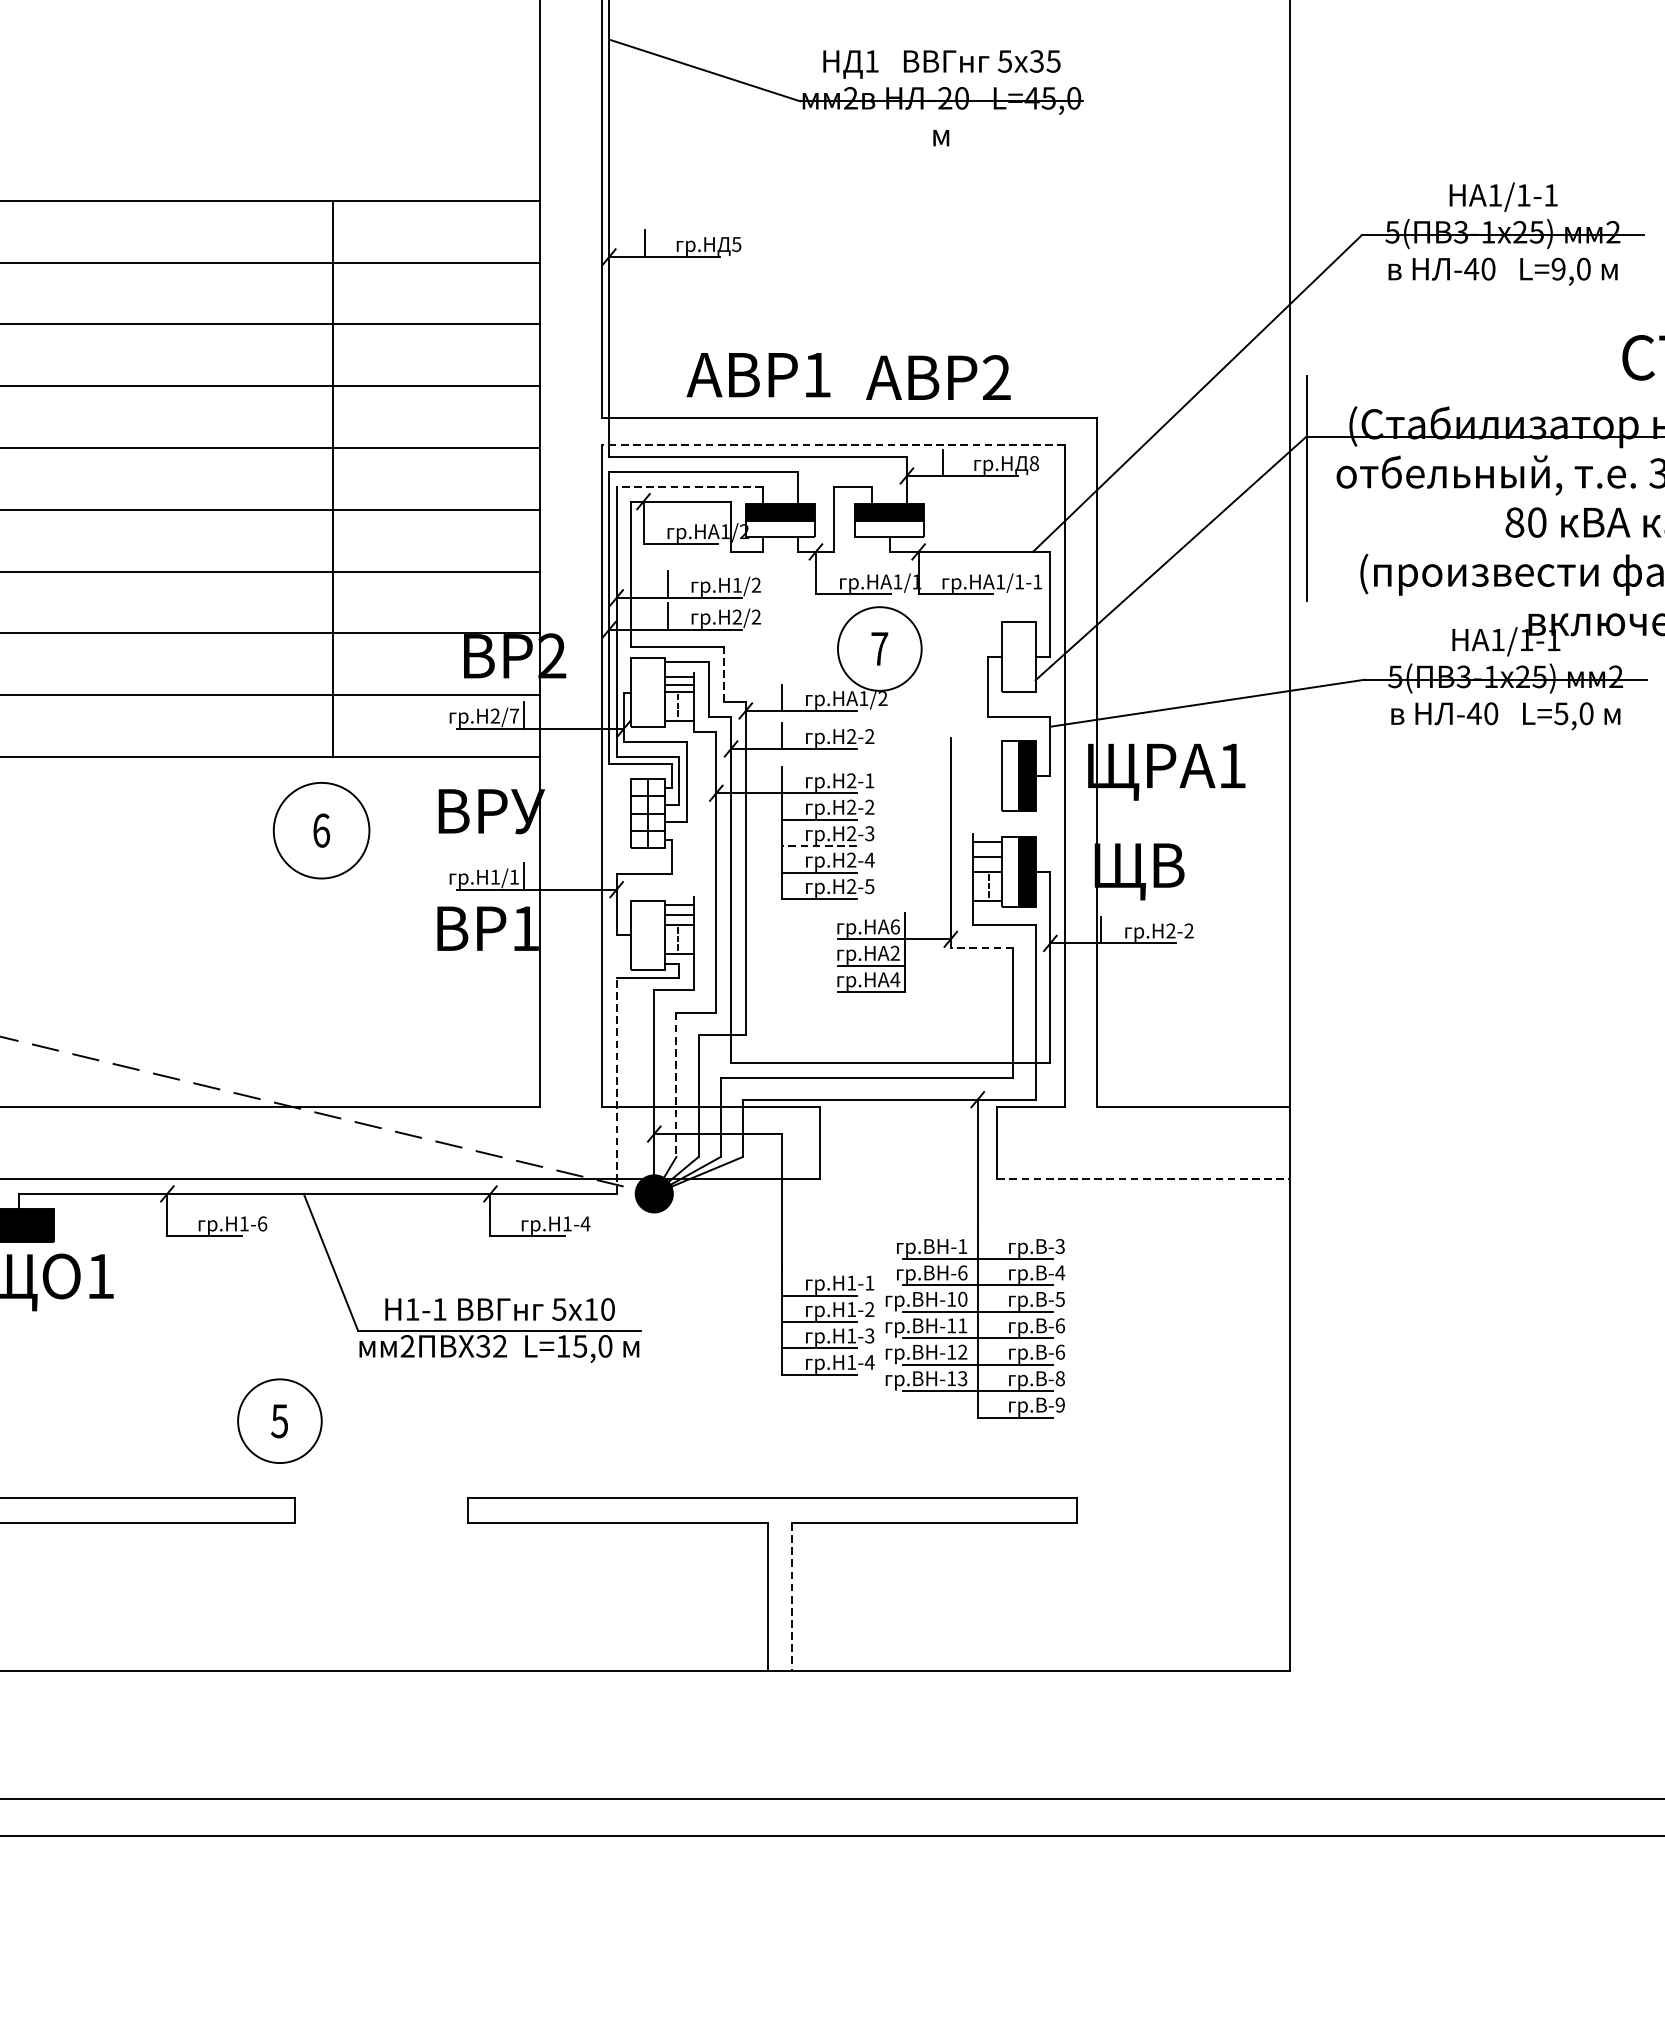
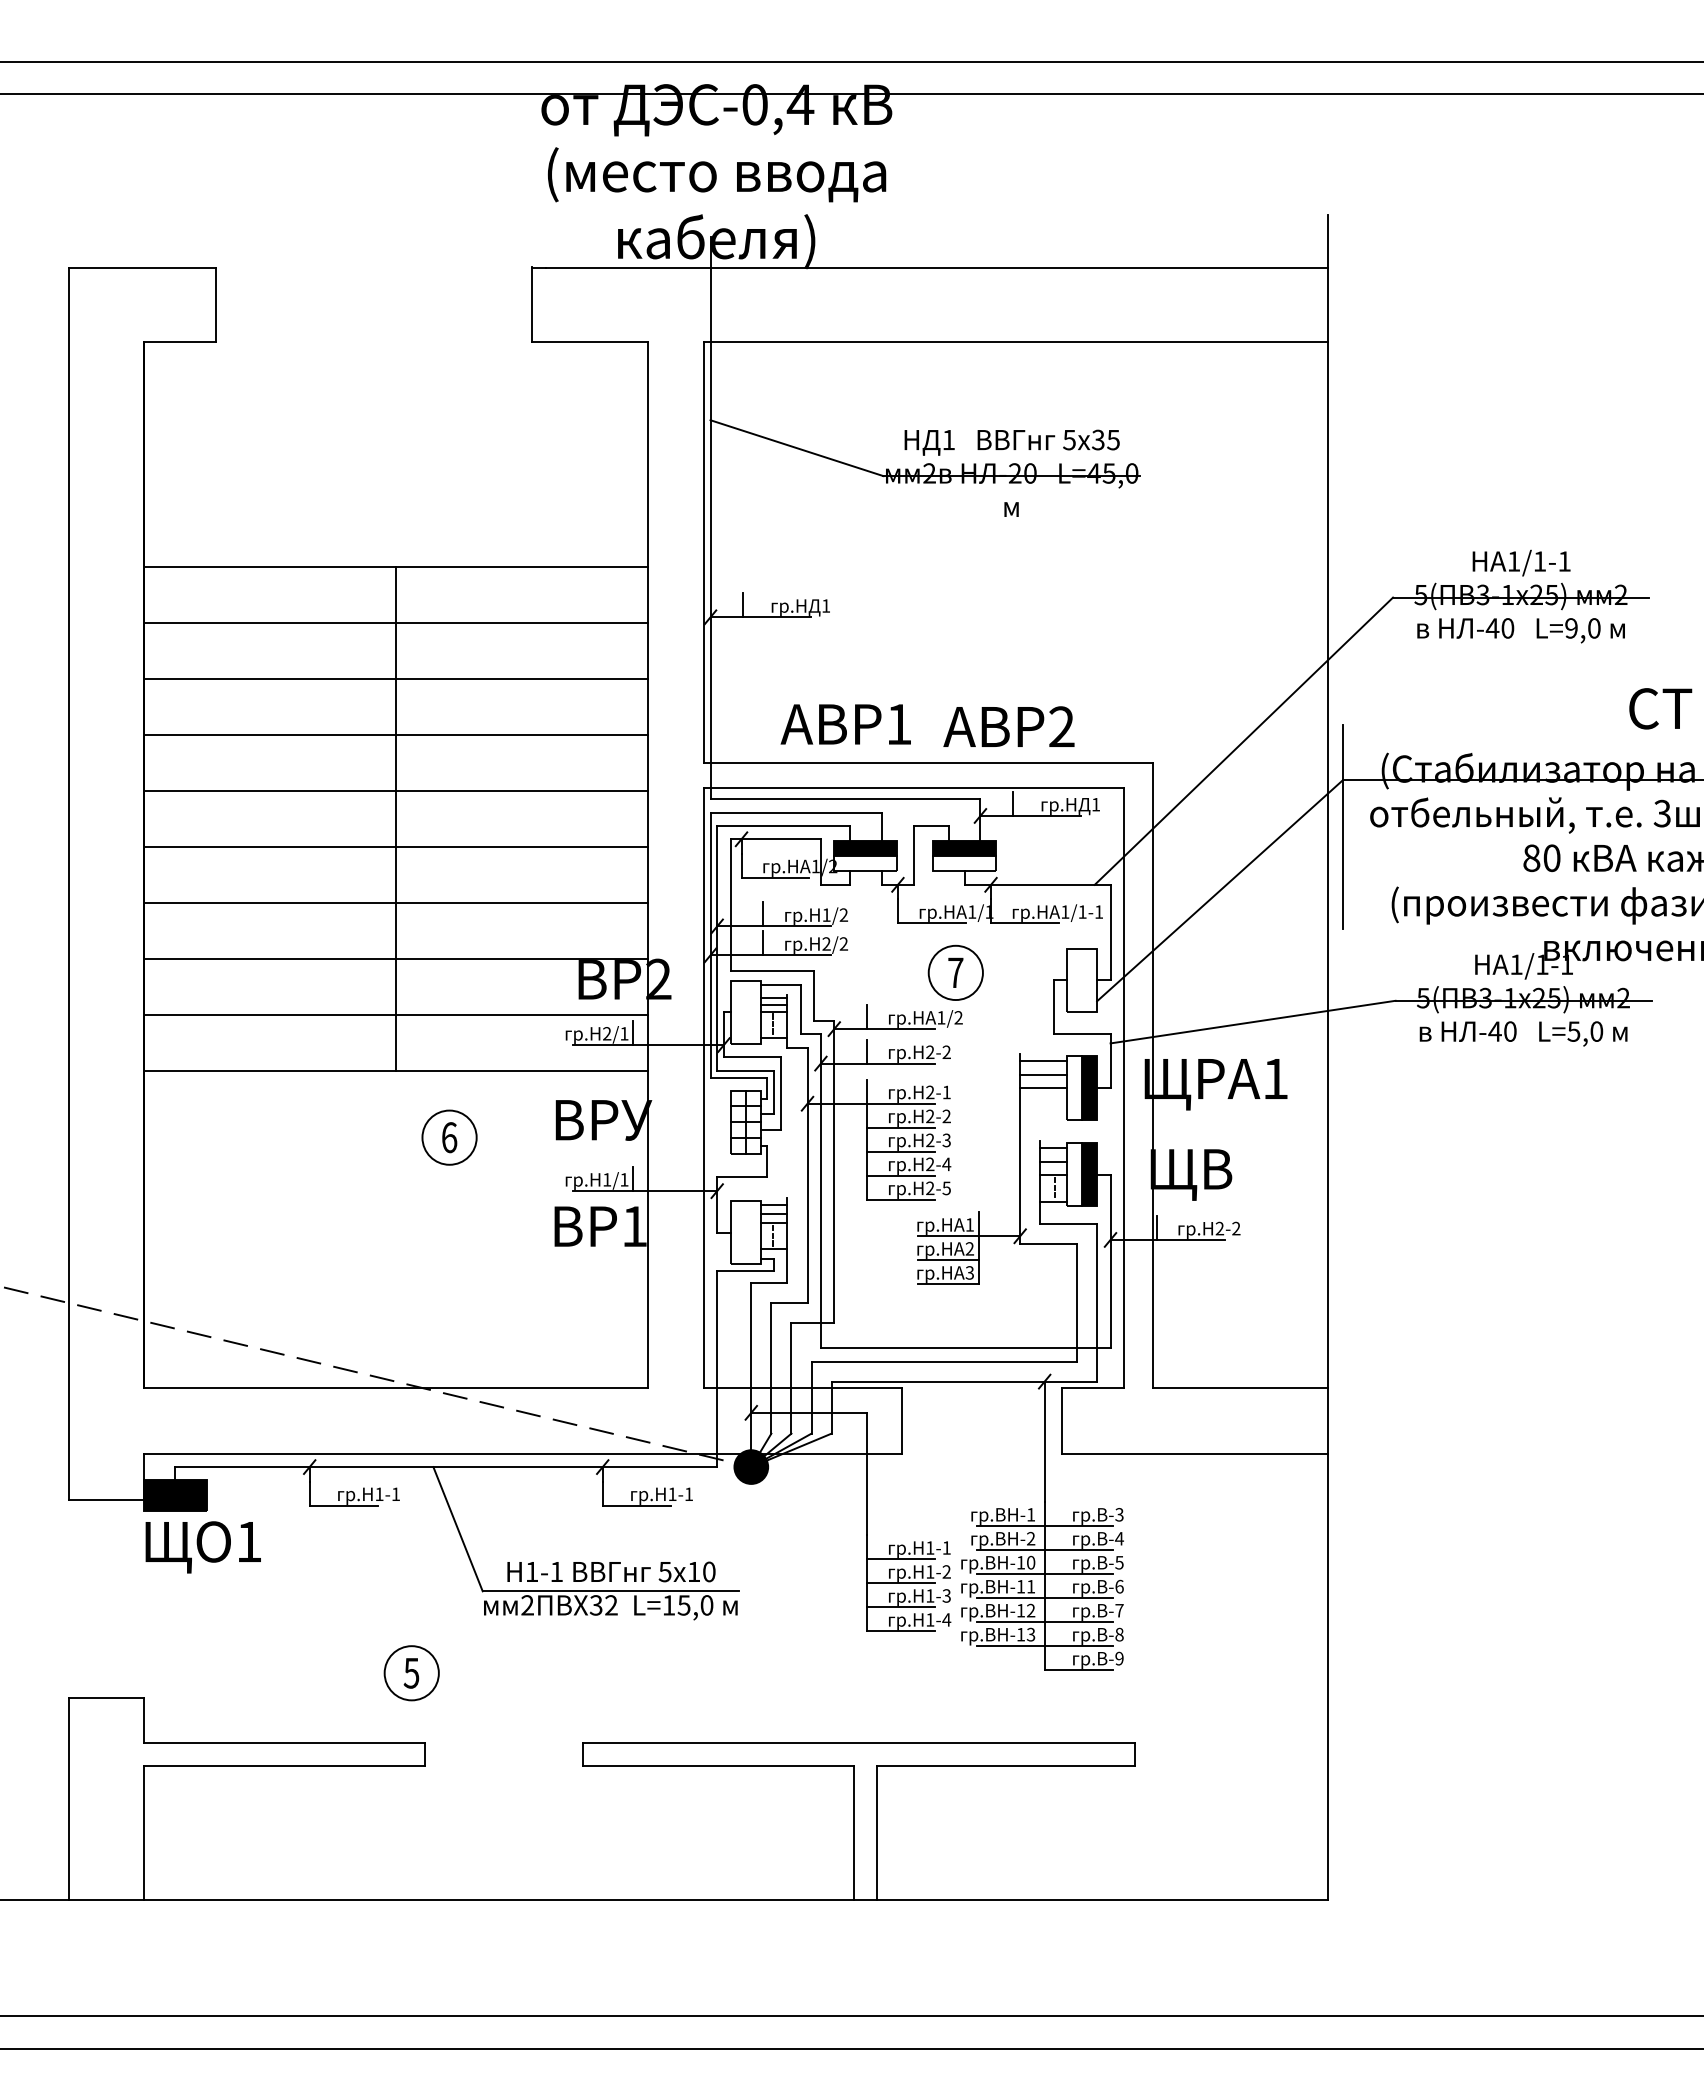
text: (736, 243) -> (825, 605), 5 -> 1
line: (833, 444) -> (913, 787), dashed -> solid
text: (1034, 463) -> (1096, 804), 8 -> 1
line: (332, 478) -> (395, 818), moved
line: (689, 486) -> (783, 825), dashed -> solid
circle: (879, 648) -> (955, 972), size x0.71
line: (723, 675) -> (814, 996), dashed -> solid
text: (514, 715) -> (624, 1033), 2/7 -> 2/1
line: (976, 746) -> (1043, 1061), added
line: (976, 761) -> (1043, 1074), added
line: (976, 776) -> (1043, 1088), added
circle: (321, 830) -> (449, 1137), size x0.62
line: (819, 845) -> (901, 1151), dashed -> solid
text: (895, 926) -> (970, 1224), 6 -> 1
line: (981, 947) -> (1048, 1243), dashed -> solid
text: (894, 979) -> (969, 1272), 4 -> 3
line: (617, 1085) -> (717, 1368), dashed -> solid
line: (676, 1085) -> (771, 1368), dashed -> solid
line: (1144, 1178) -> (1195, 1453), dashed -> solid
text: (585, 1223) -> (688, 1493), 1-4 -> 1-1
text: (263, 1224) -> (396, 1494), 1-6 -> 1-1
text: (963, 1272) -> (1031, 1538), -6 -> -2
text: (1060, 1352) -> (1119, 1610), -6 -> -7
circle: (279, 1421) -> (411, 1673), size x0.71
line: (792, 1597) -> (876, 1833), dashed -> solid

